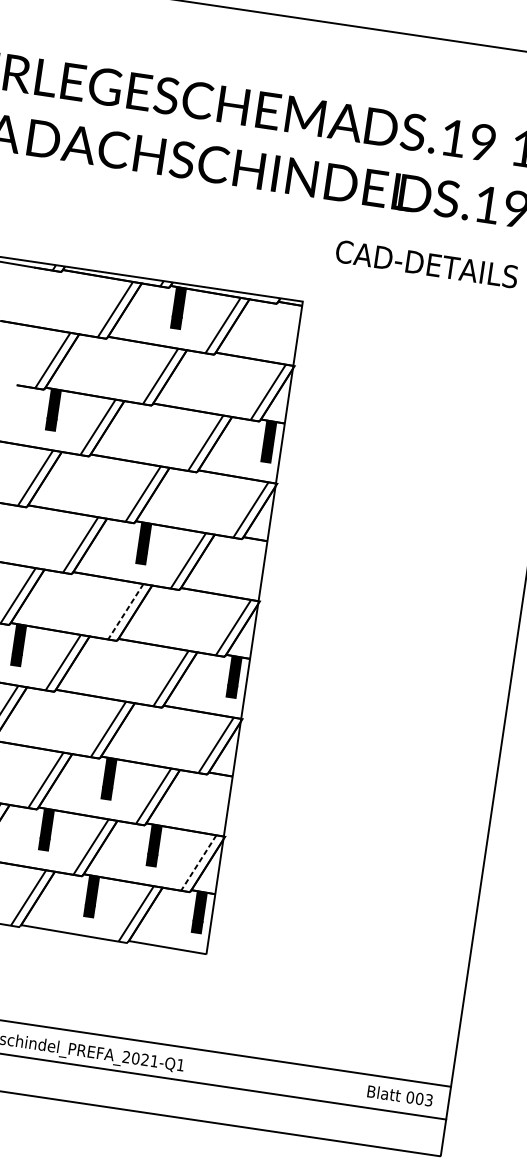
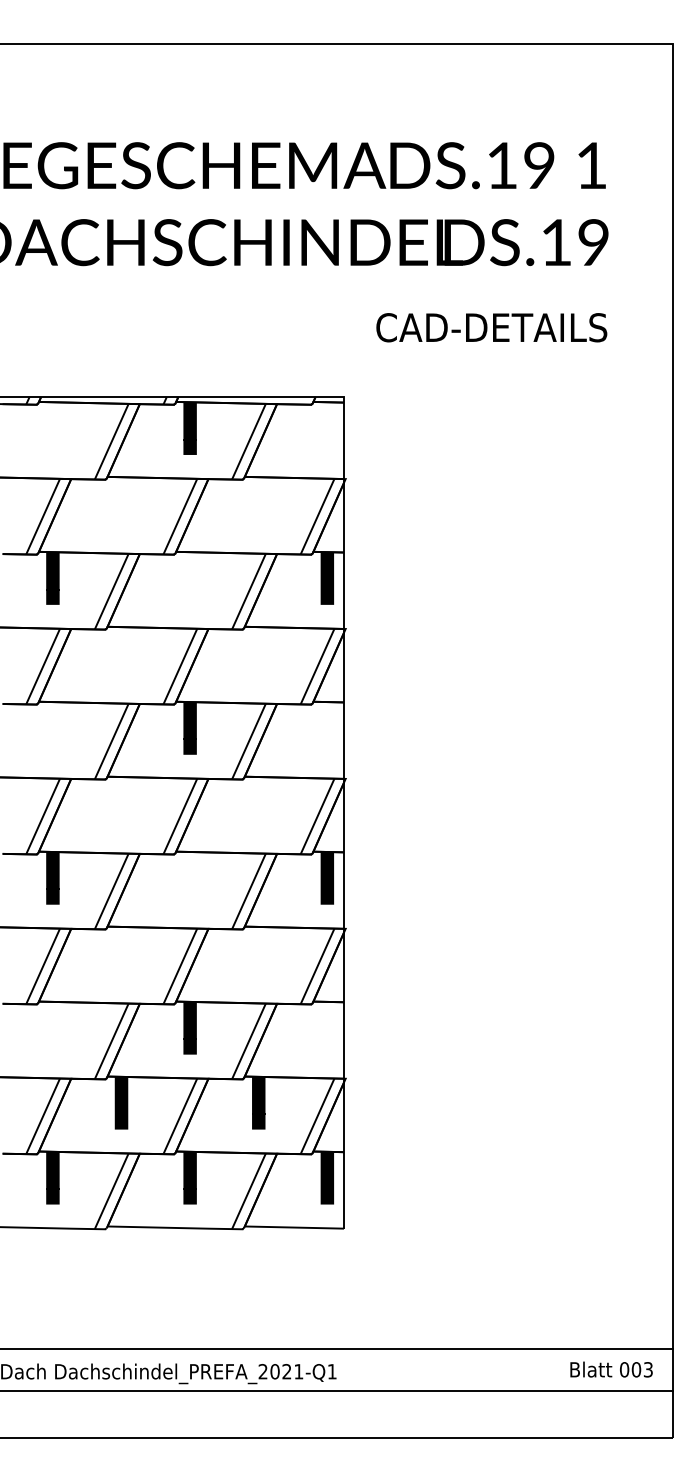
line: (125, 611) -> (180, 816), dashed -> solid
line: (198, 863) -> (317, 1116), dashed -> solid

